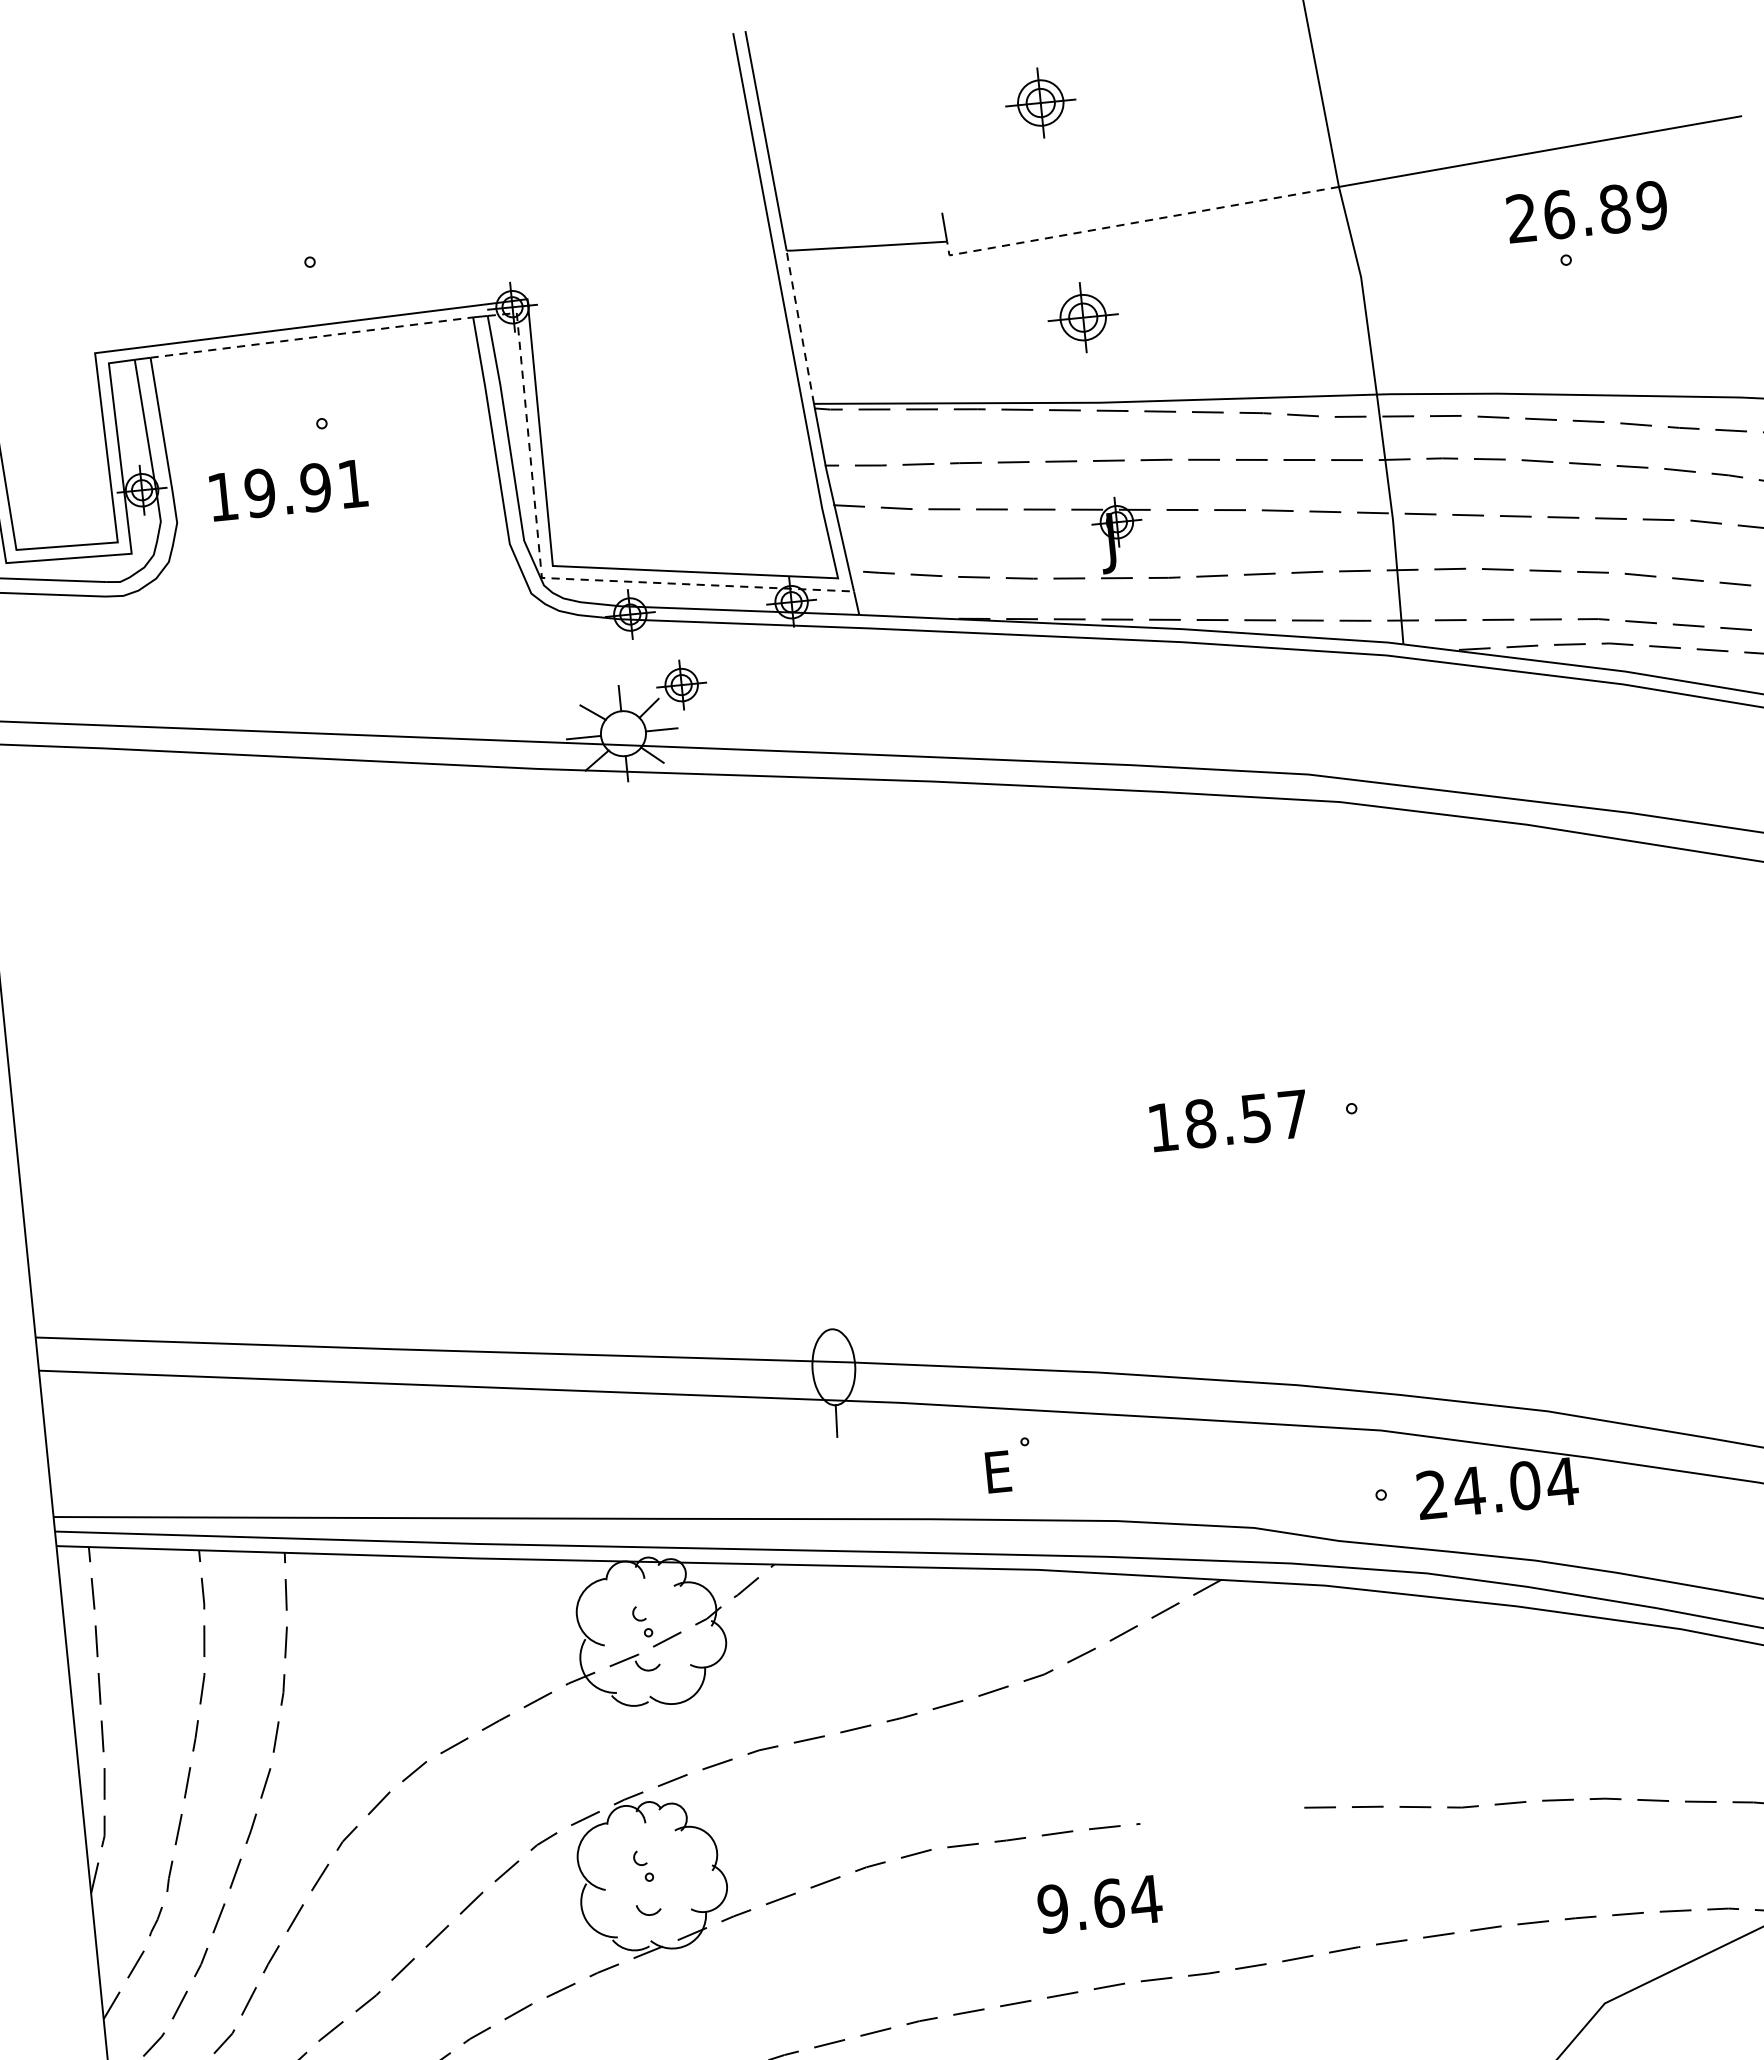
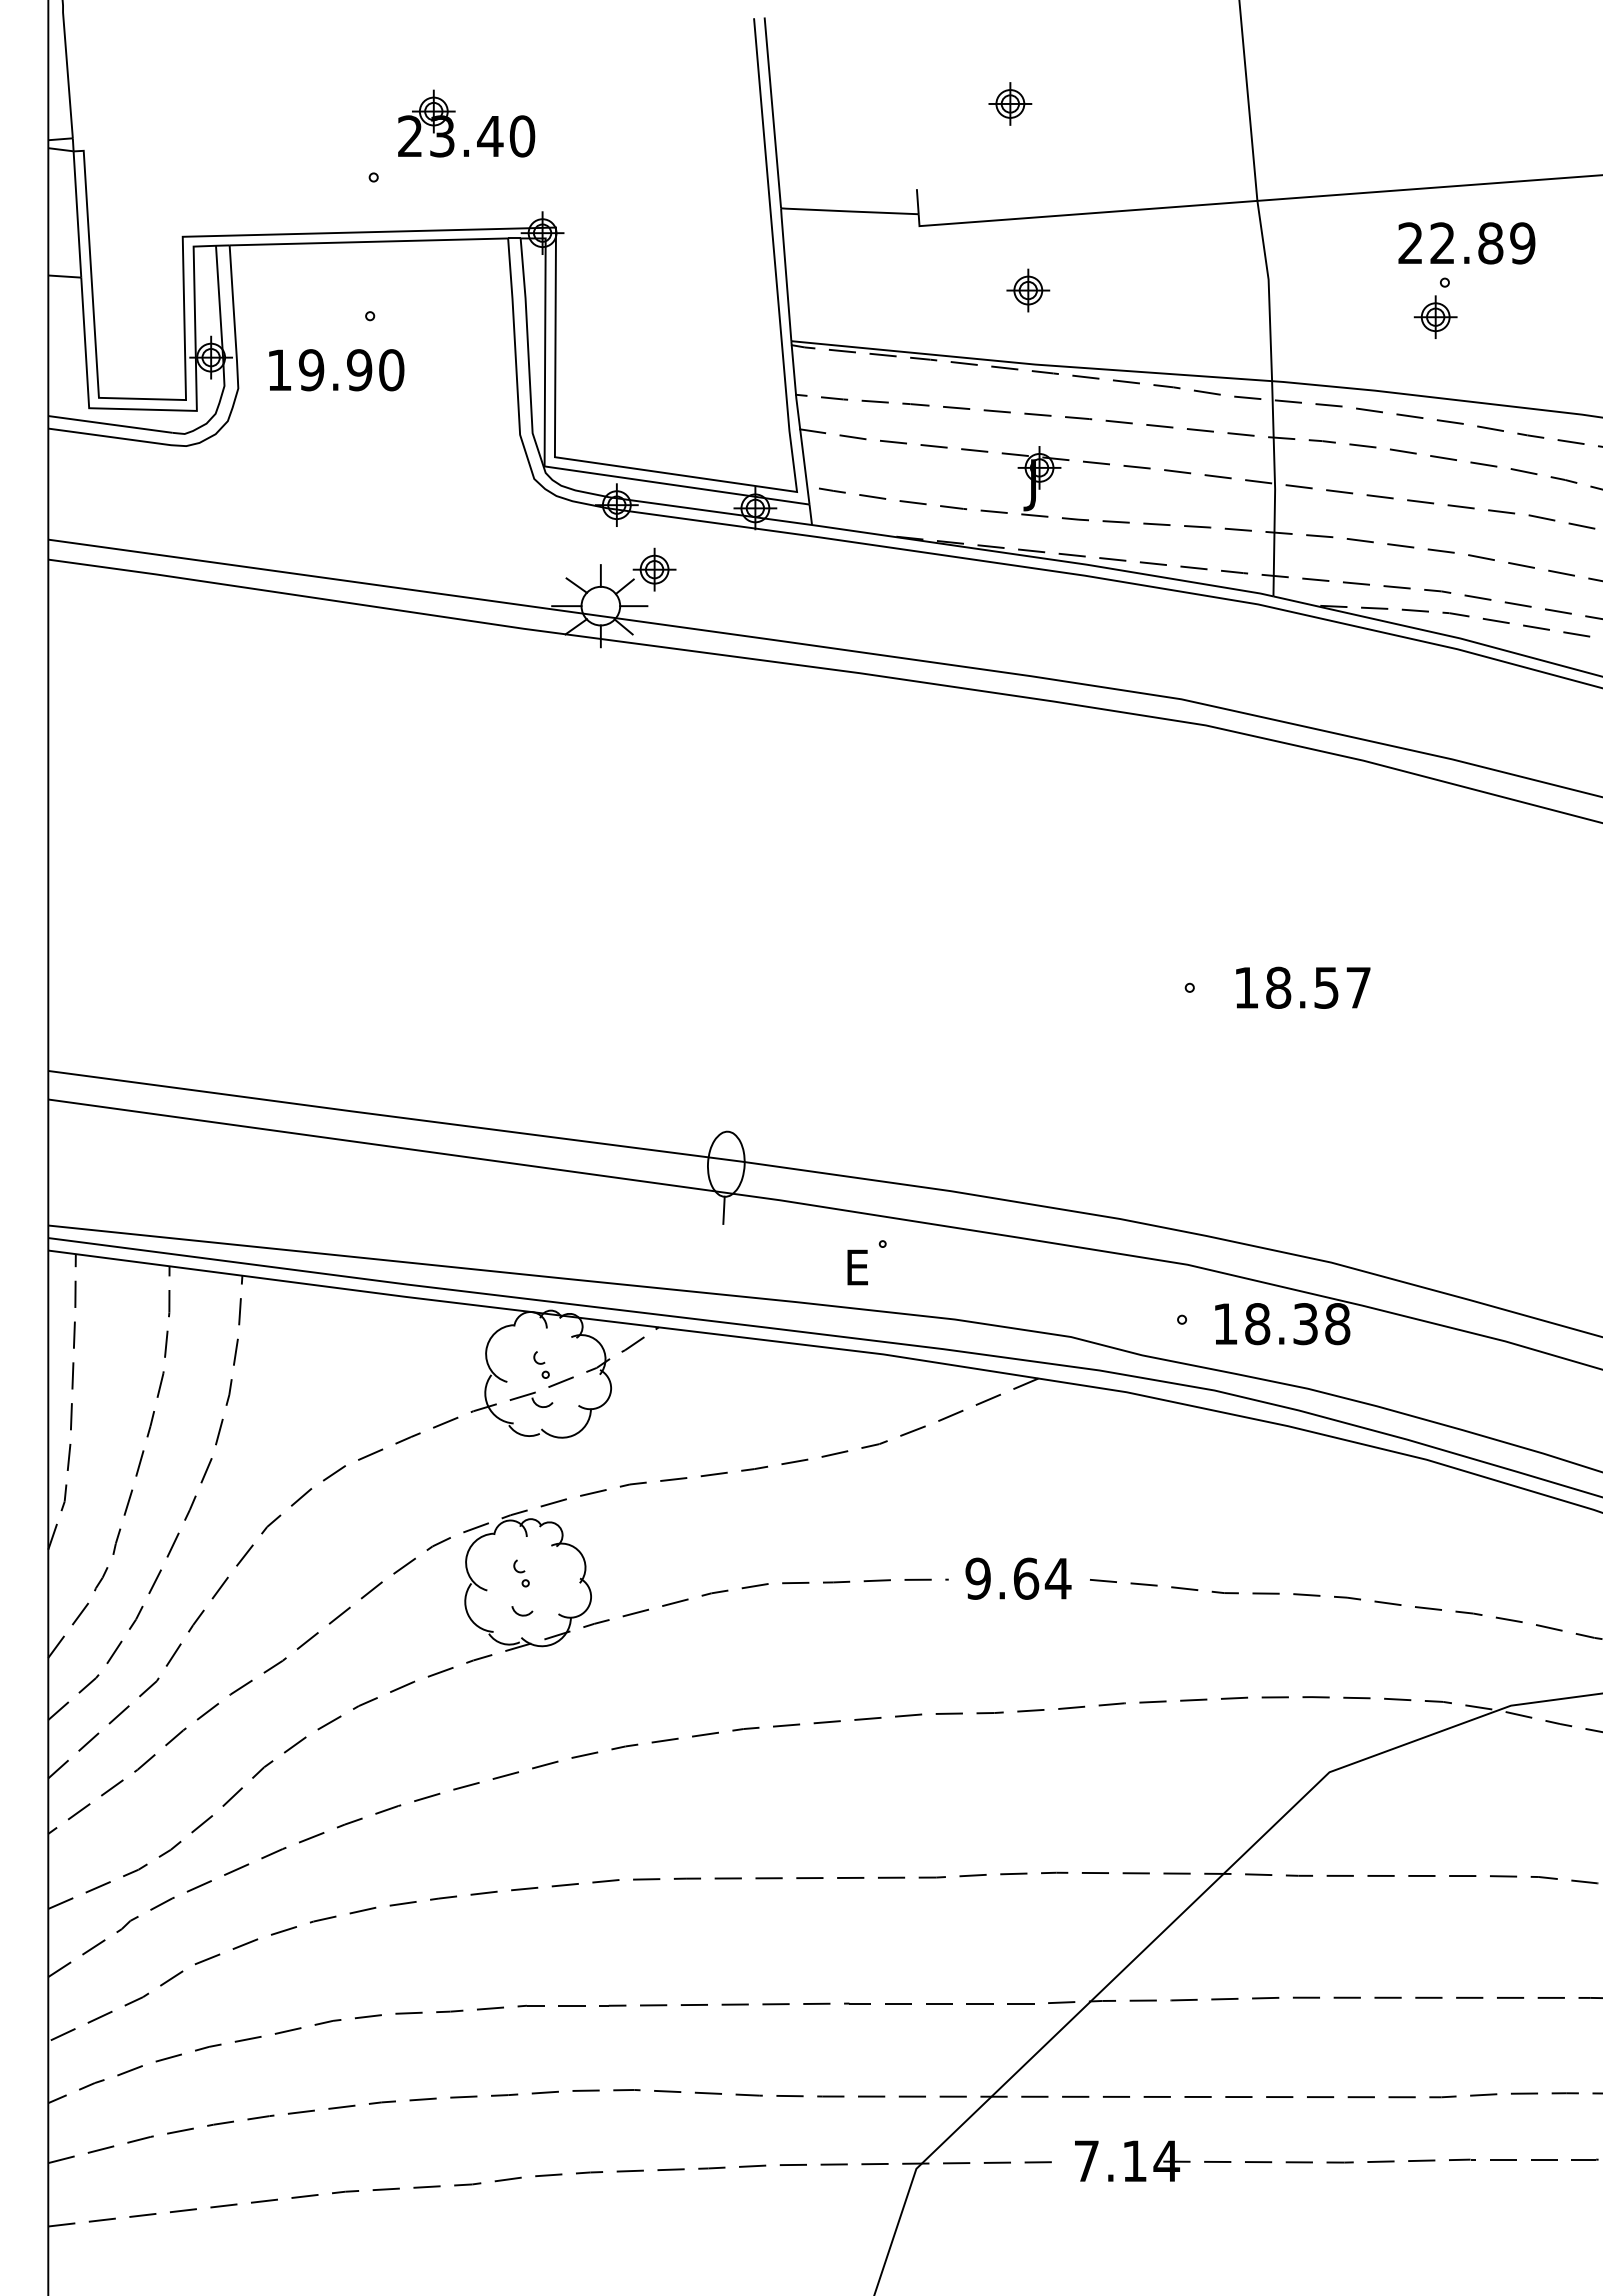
part: (1040, 102) -> (1010, 103), size x0.71
part: (396, 190) -> (453, 123), added
text: (1558, 214) -> (1442, 243), 26.89 -> 22.89
line: (1136, 223) -> (1081, 214), dashed -> solid
part: (1559, 300) -> (1435, 316), added
part: (1083, 317) -> (1028, 290), size x0.71
line: (800, 325) -> (786, 273), dashed -> solid
line: (312, 337) -> (369, 241), dashed -> solid
text: (353, 484) -> (391, 370), 19.91 -> 19.90
line: (548, 578) -> (550, 467), dashed -> solid
text: (1229, 1120) -> (1303, 987), moved
text: (1497, 1489) -> (1281, 1324), 24.04 -> 18.38
text: (1099, 1903) -> (1018, 1578), moved

